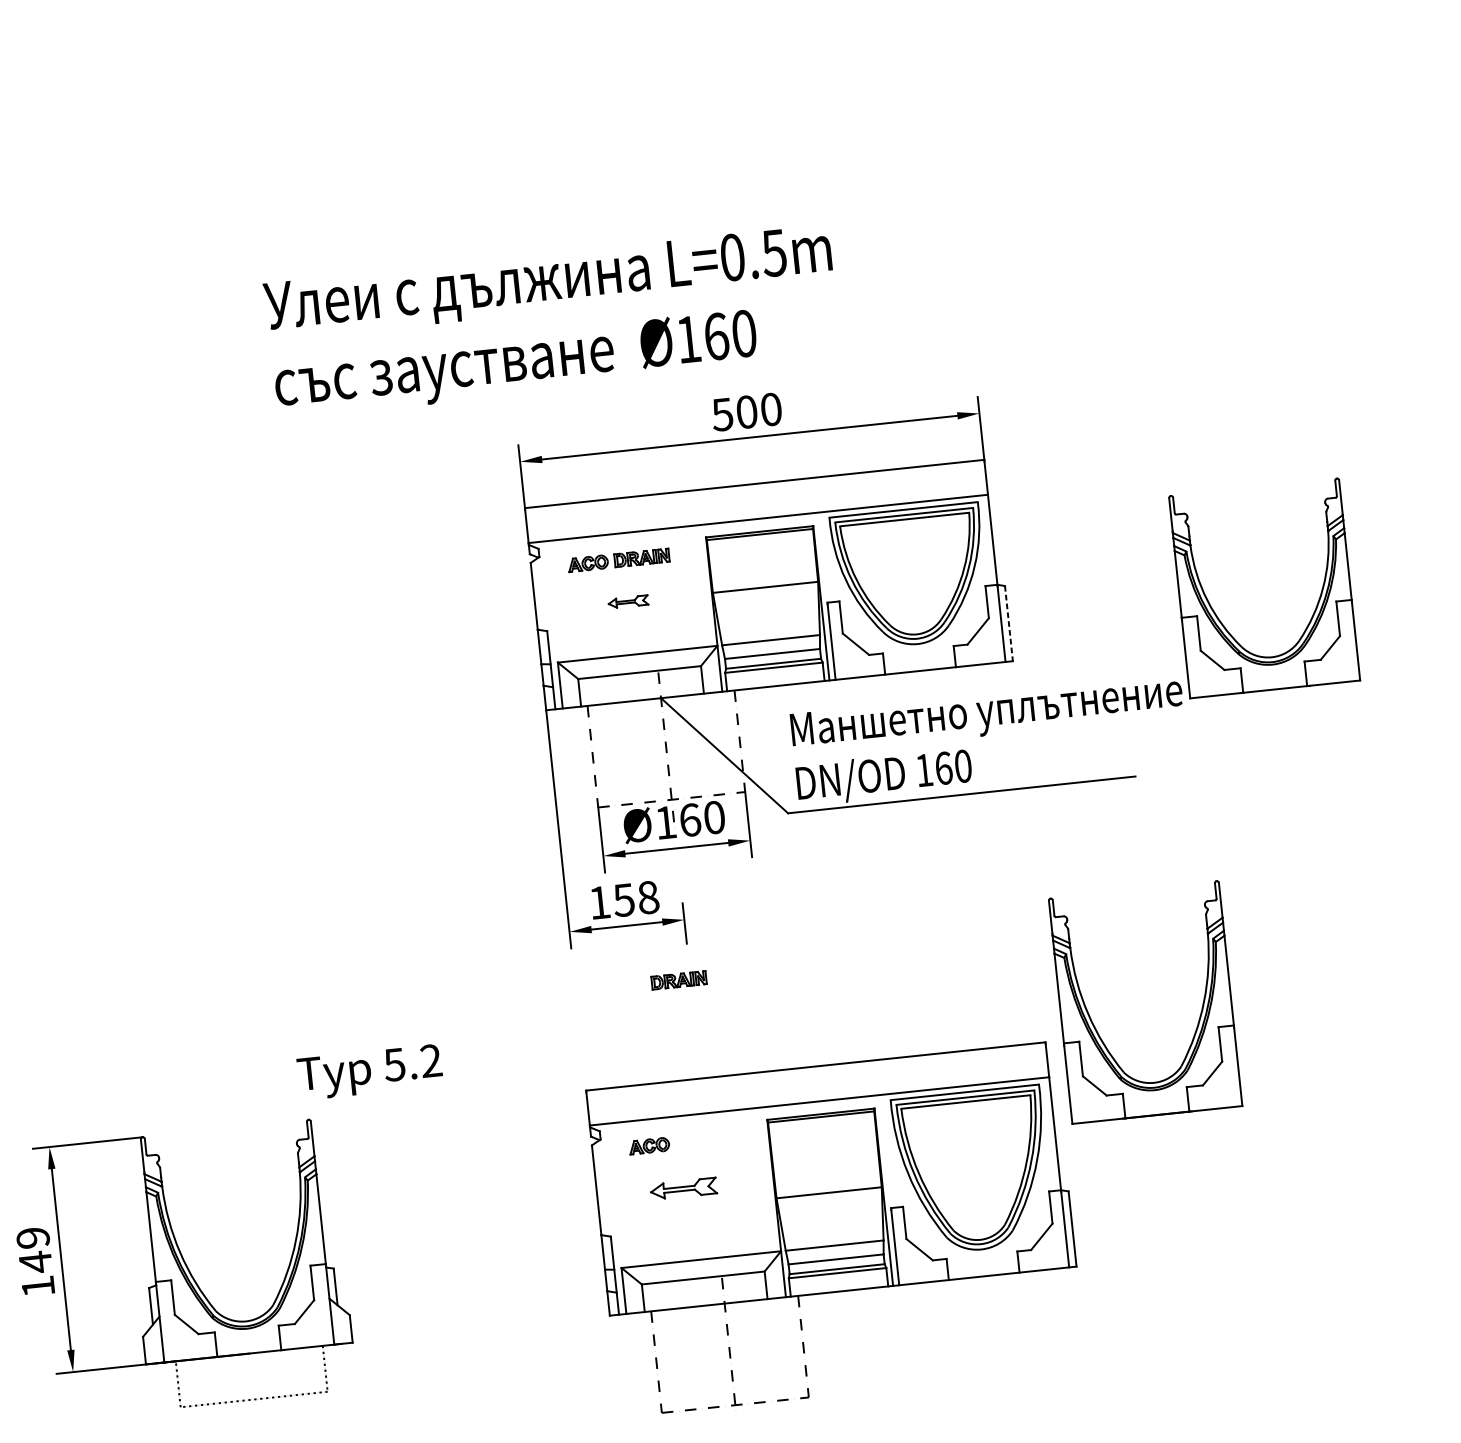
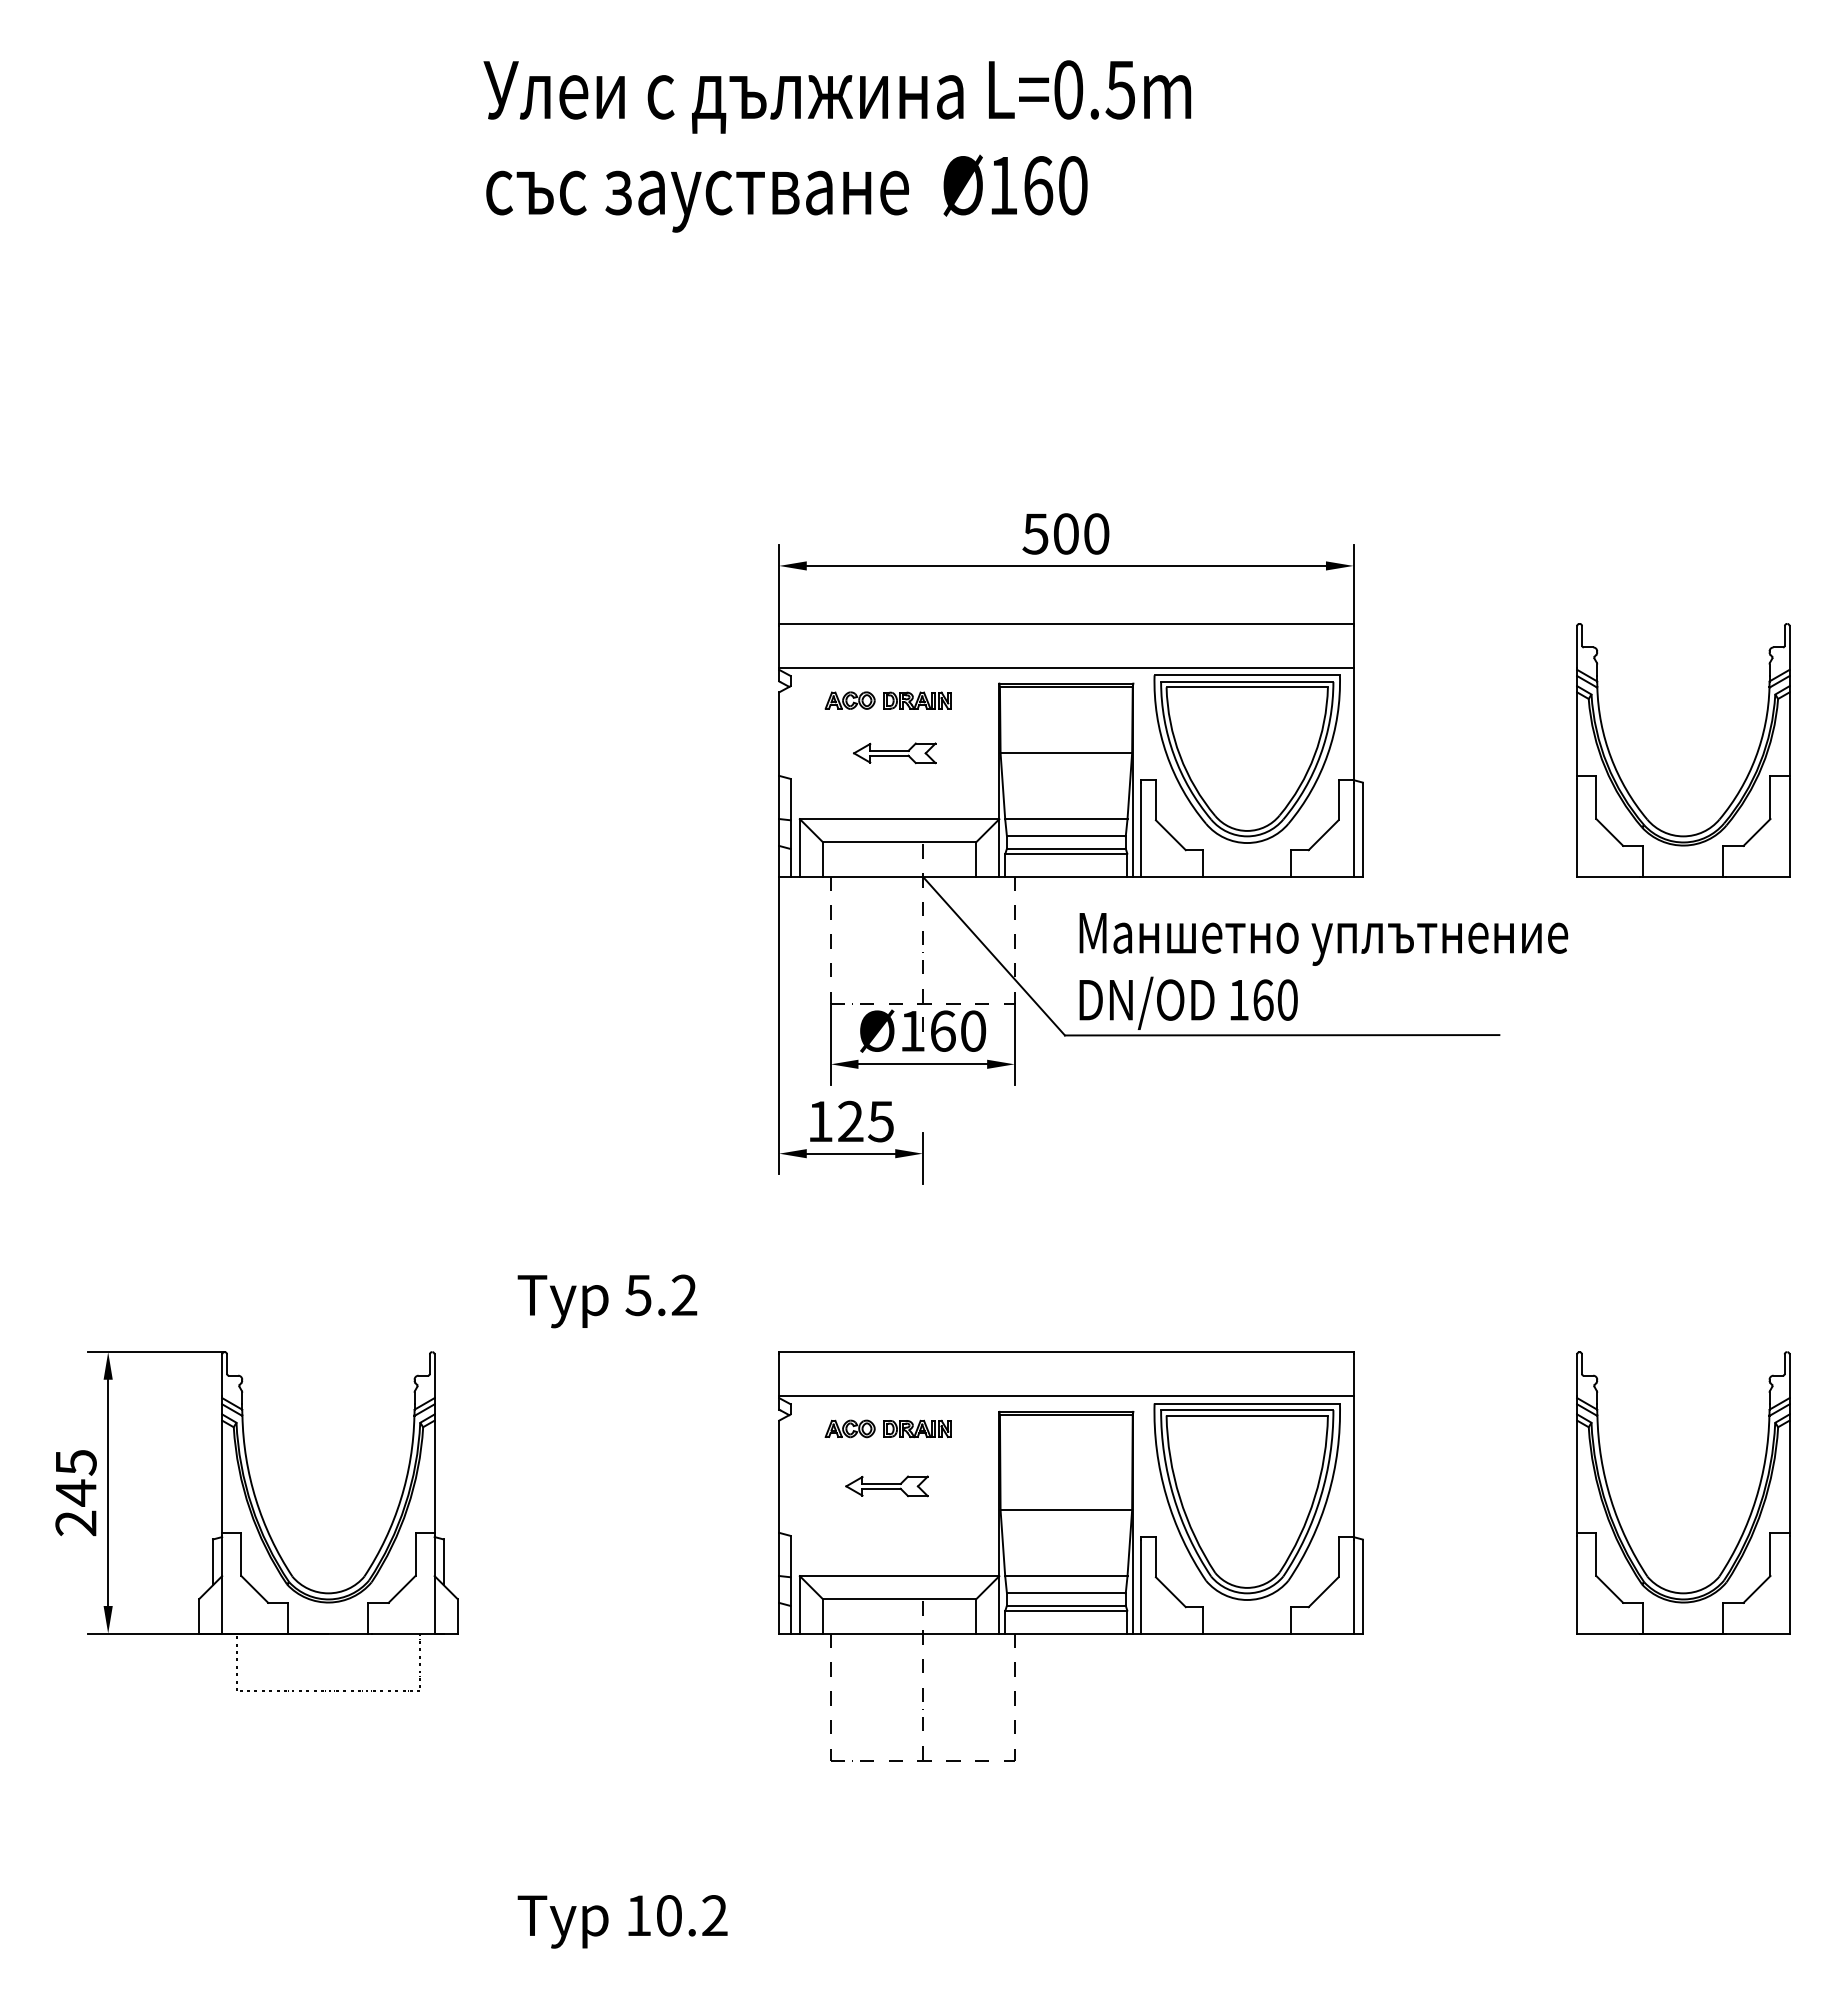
text: (552, 322) -> (837, 146), moved
part: (628, 602) -> (894, 753), size x1.67
part: (1315, 608) -> (1743, 781), moved
line: (1008, 624) -> (1362, 830), dashed -> solid
text: (635, 898) -> (865, 1121), 158 -> 125
part: (679, 980) -> (917, 1428), moved
part: (1199, 1018) -> (1747, 1519), moved
text: (370, 1072) -> (607, 1301), moved
text: (35, 1262) -> (75, 1493), 149 -> 245

